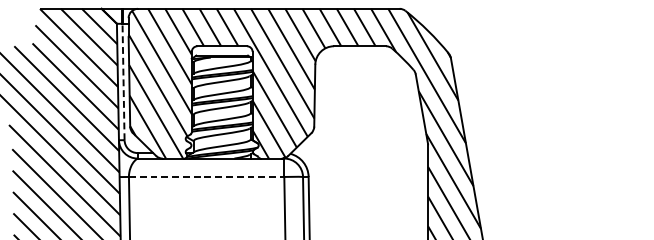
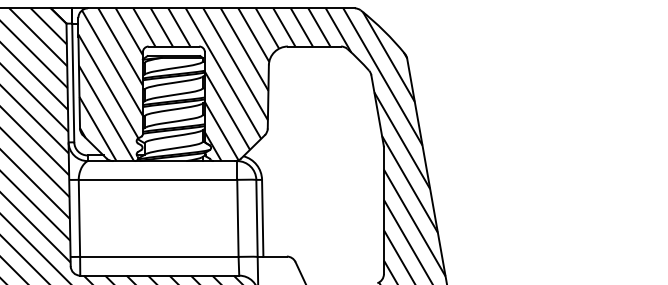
line: (123, 81) -> (73, 82), dashed -> solid
line: (207, 176) -> (158, 179), dashed -> solid

